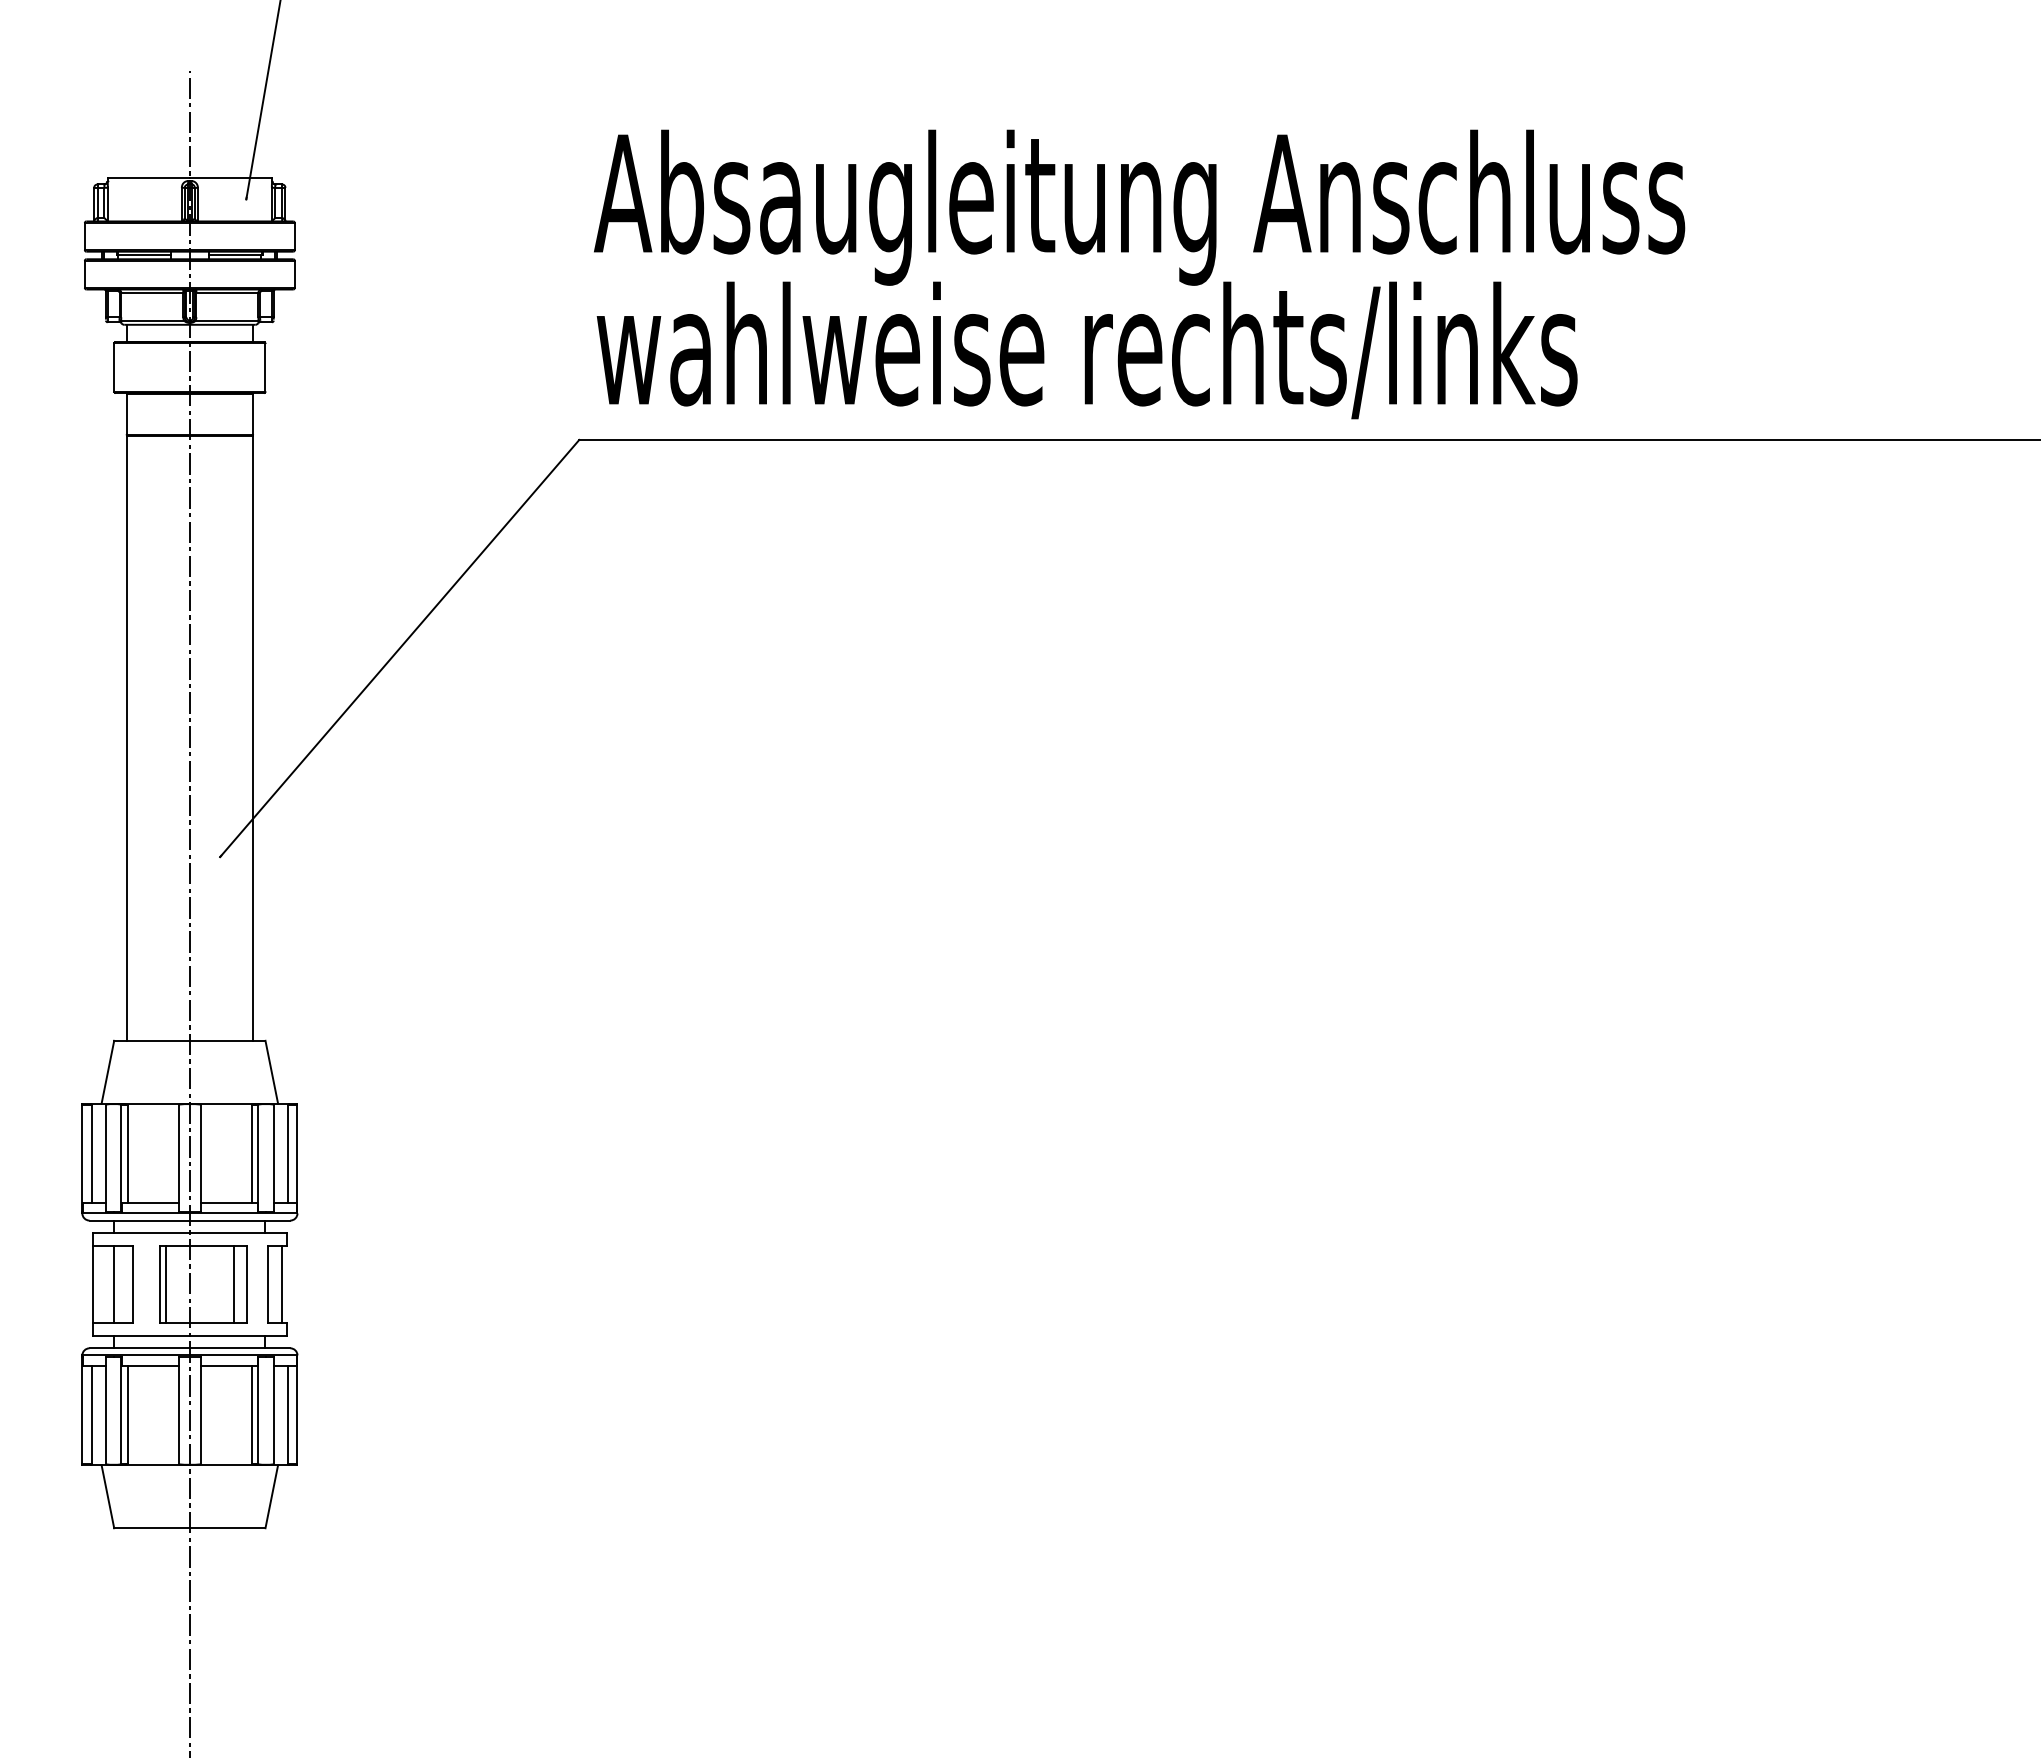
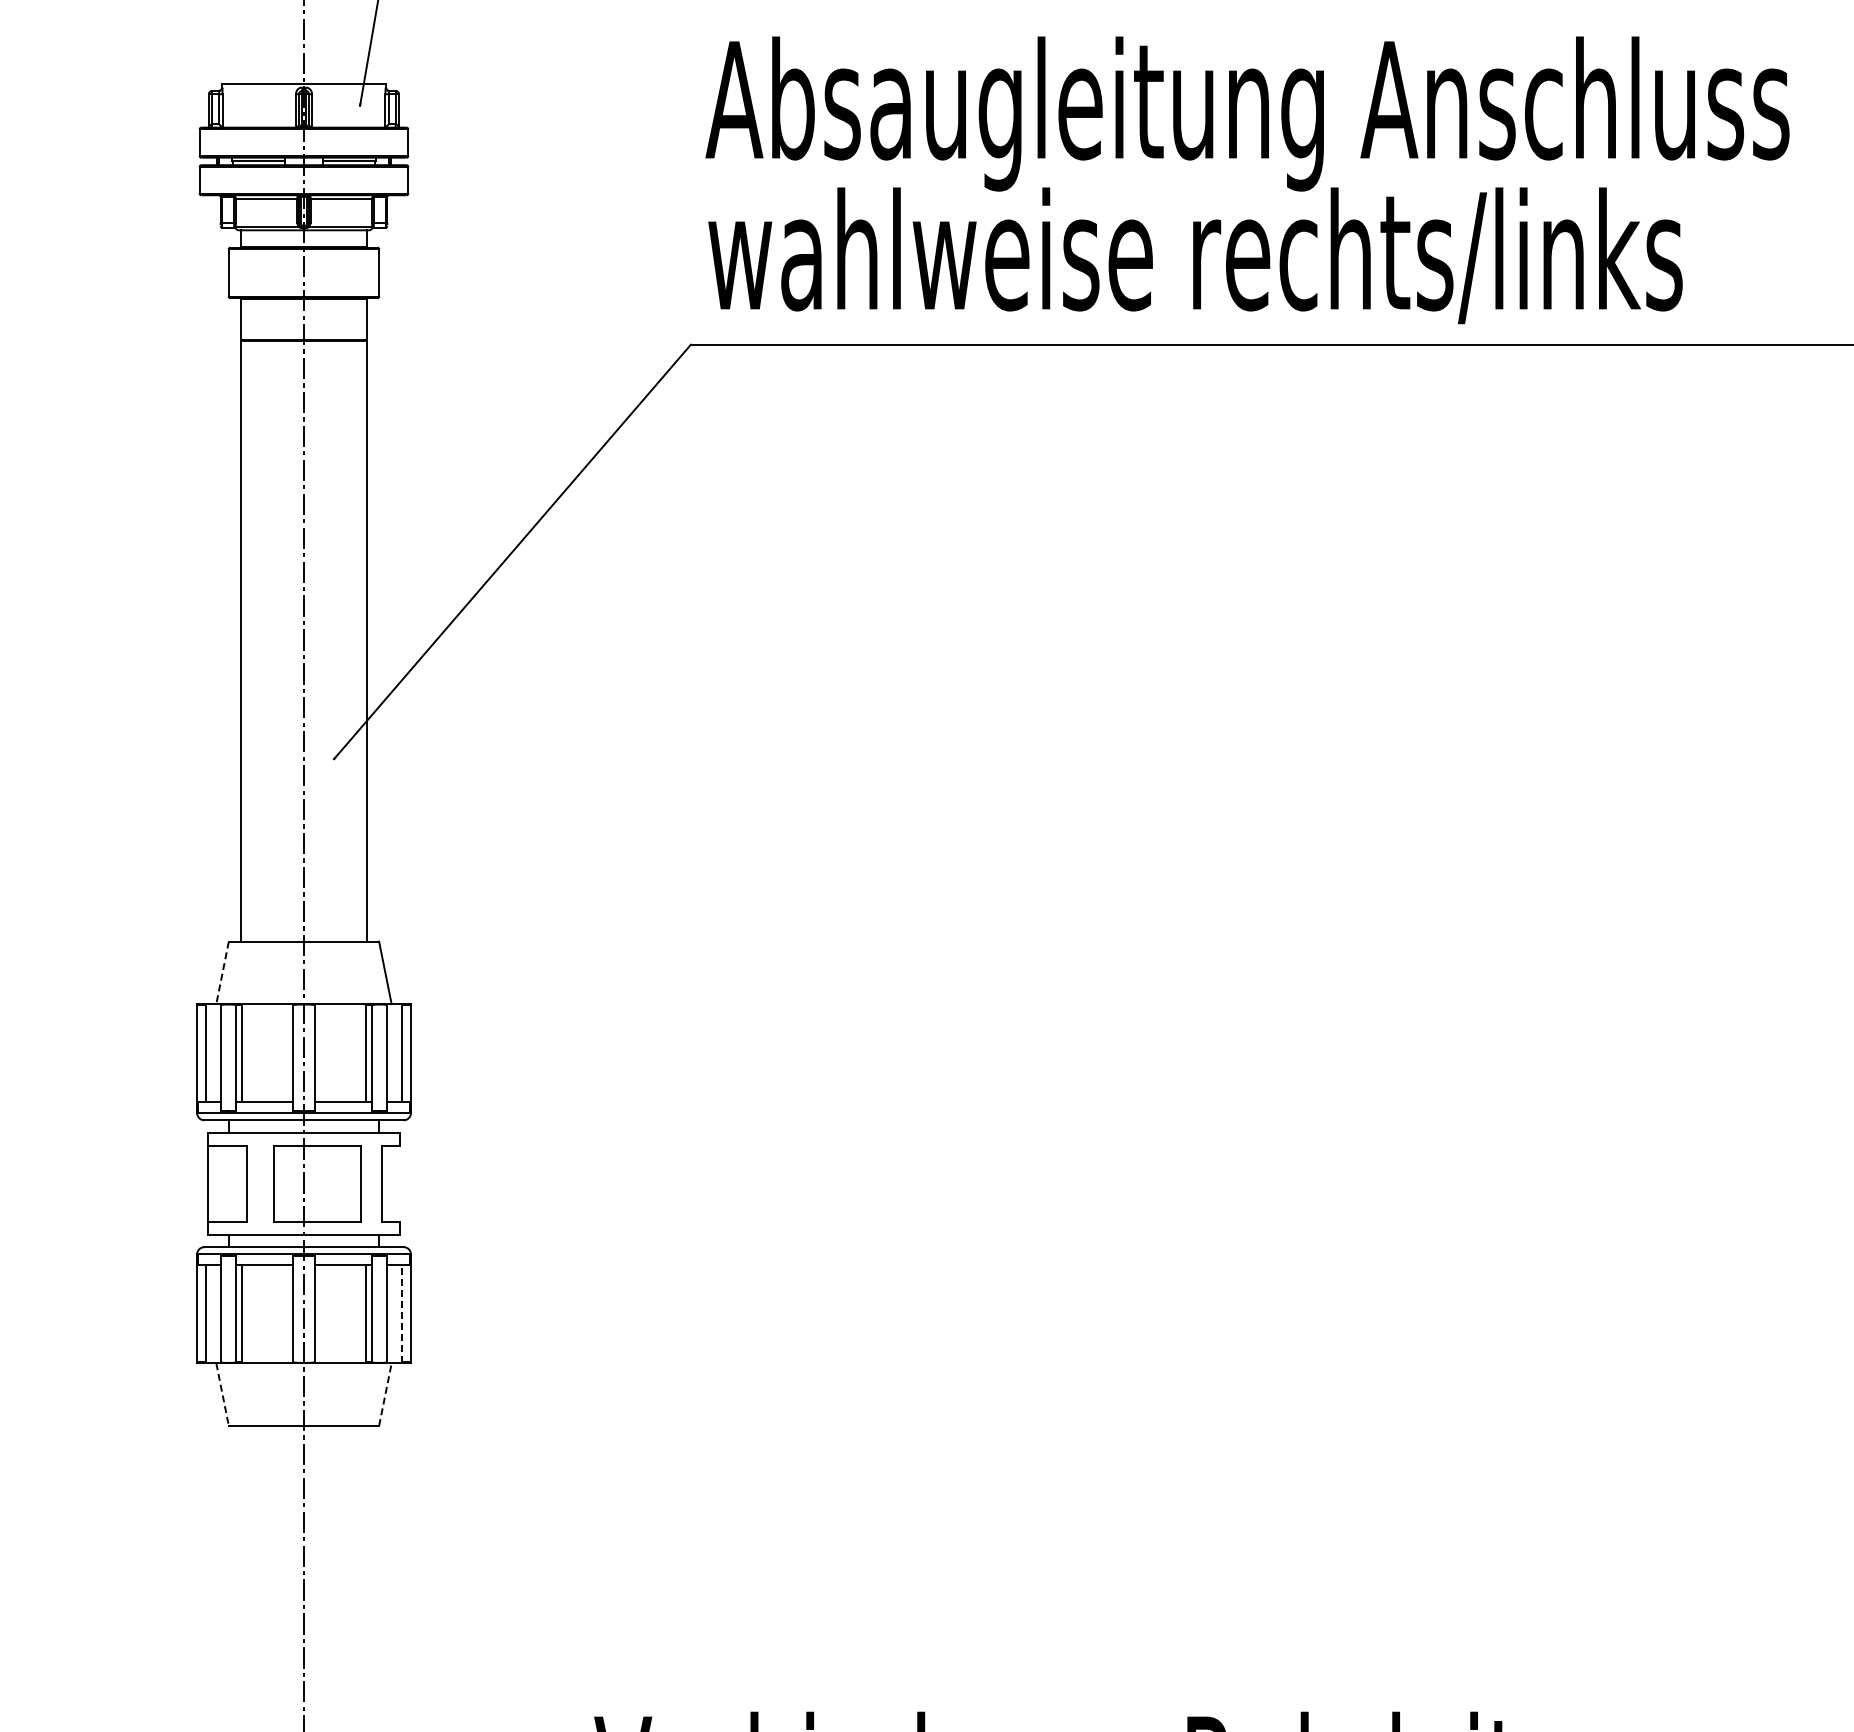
line: (107, 1072) -> (222, 973), solid -> dashed
line: (114, 1284) -> (229, 1183), removed
line: (166, 1284) -> (280, 1183), removed
line: (234, 1284) -> (348, 1183), removed
line: (281, 1284) -> (395, 1183), removed
line: (288, 1415) -> (401, 1313), solid -> dashed
line: (271, 1496) -> (385, 1394), solid -> dashed
line: (108, 1497) -> (223, 1395), solid -> dashed

